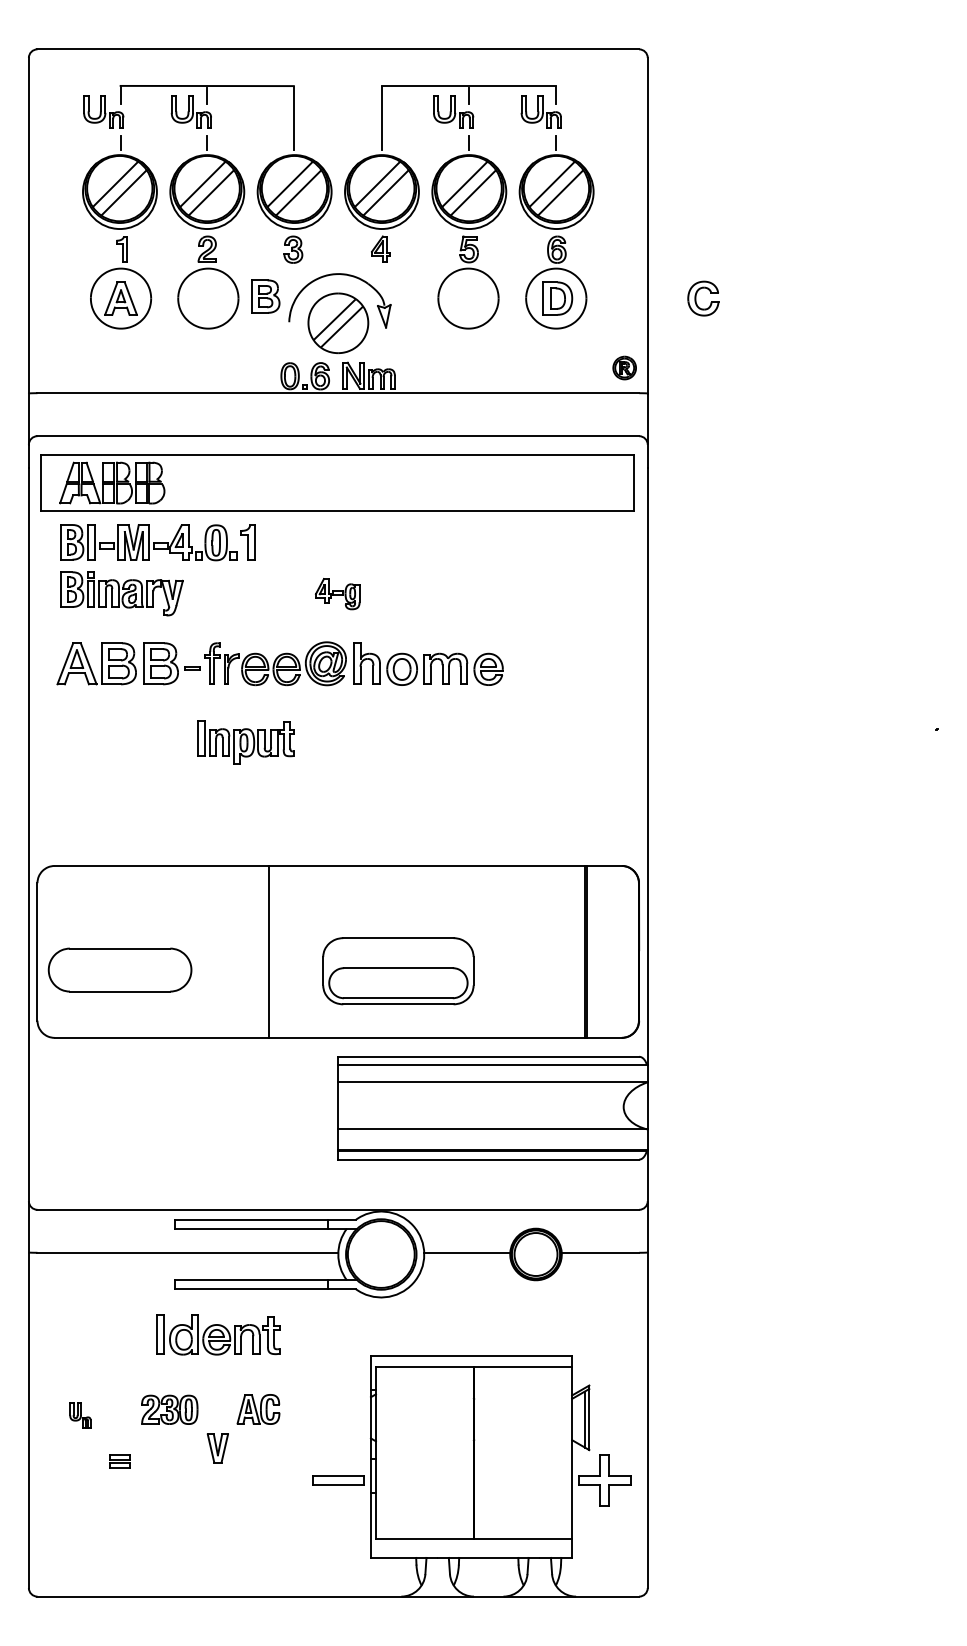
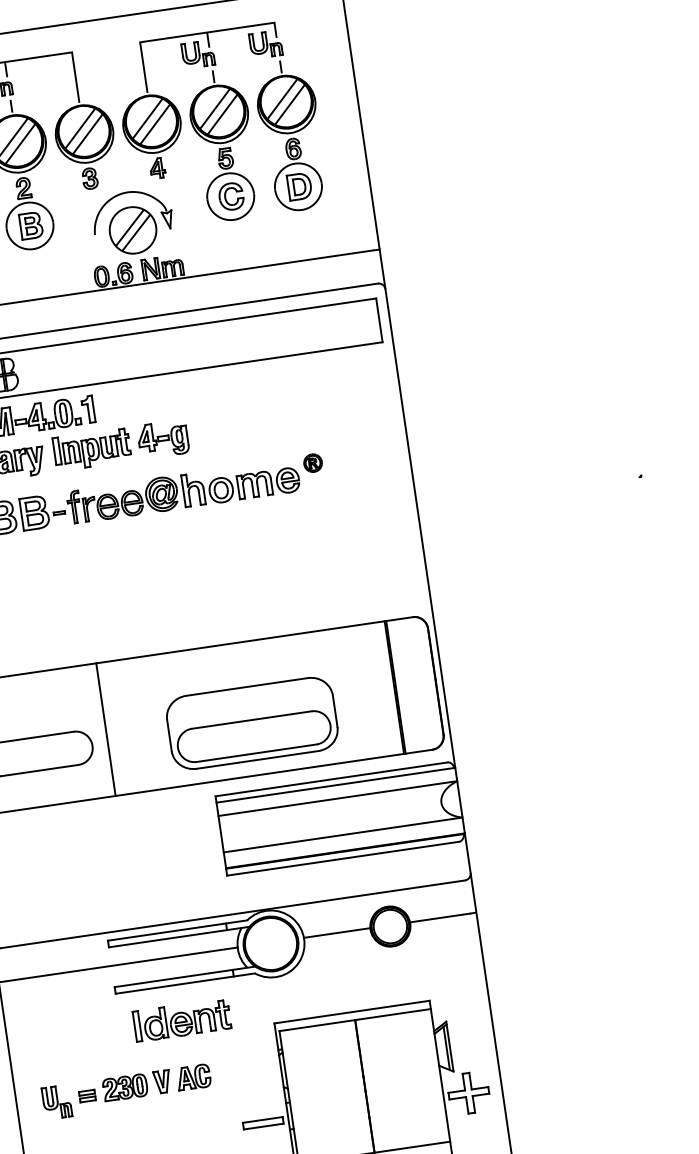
part: (265, 296) -> (30, 225), moved
part: (696, 298) -> (226, 197), moved
part: (624, 367) -> (312, 462), moved
part: (337, 593) -> (162, 438), size x1.43
part: (245, 742) -> (91, 449), moved
line: (269, 951) -> (105, 729), moved
part: (398, 971) -> (252, 723), size x1.43
part: (218, 1334) -> (182, 1019), moved
part: (80, 1415) -> (57, 1102), size x1.67
part: (217, 1448) -> (162, 1082), moved
part: (119, 1461) -> (86, 1096), moved

